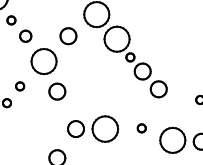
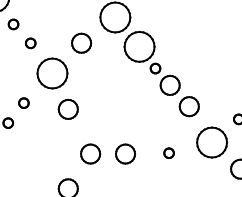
part: (25, 36) -> (30, 43), size x0.71
part: (105, 128) -> (125, 153), size x0.62
part: (172, 140) -> (211, 142), moved

